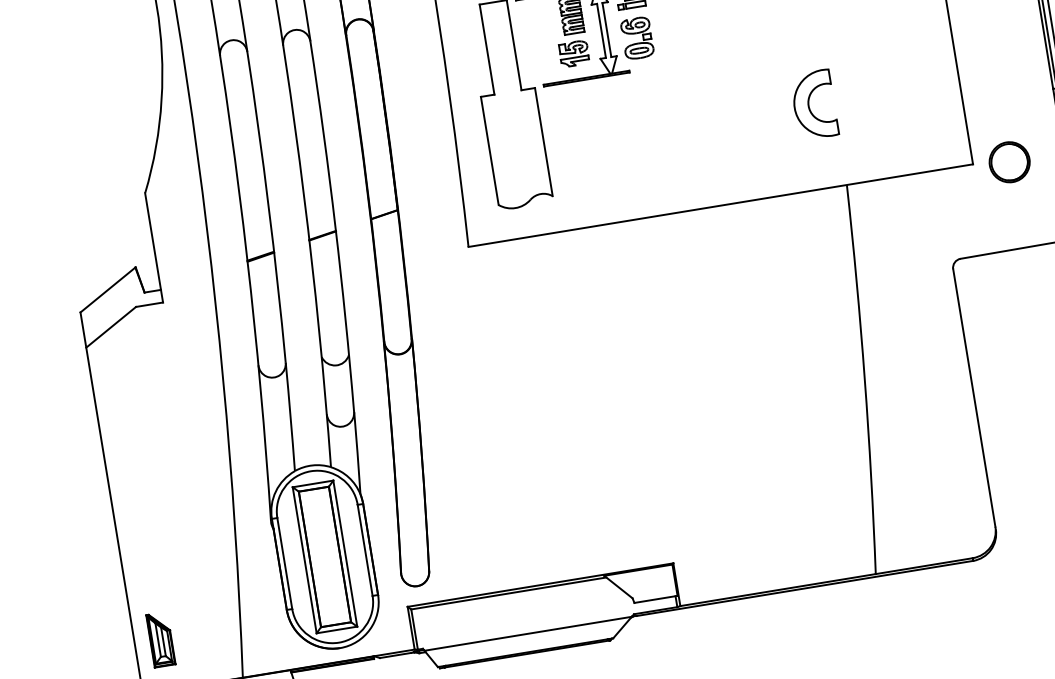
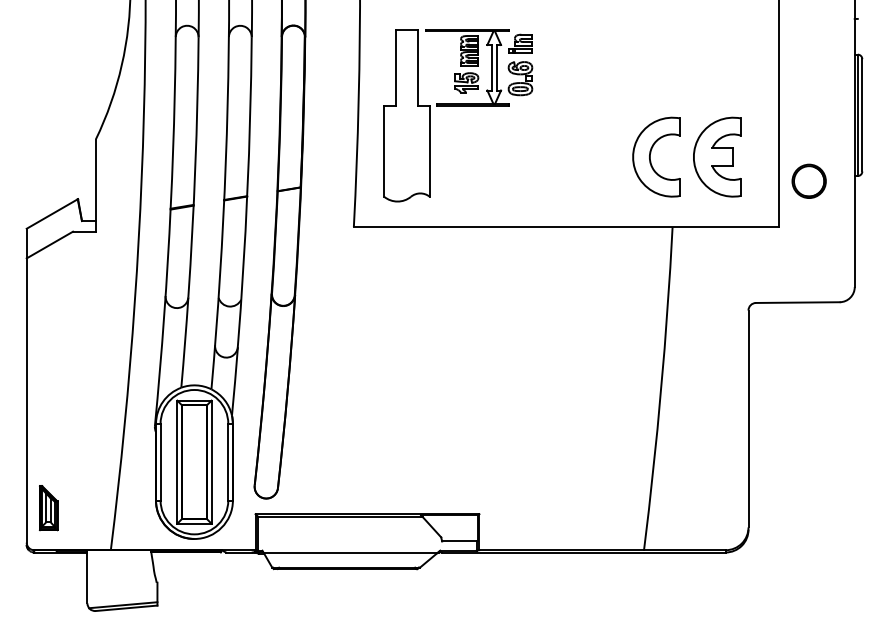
part: (886, 92) -> (717, 156), added
part: (814, 104) -> (656, 156), size x1.43
part: (1008, 161) -> (808, 180), moved

